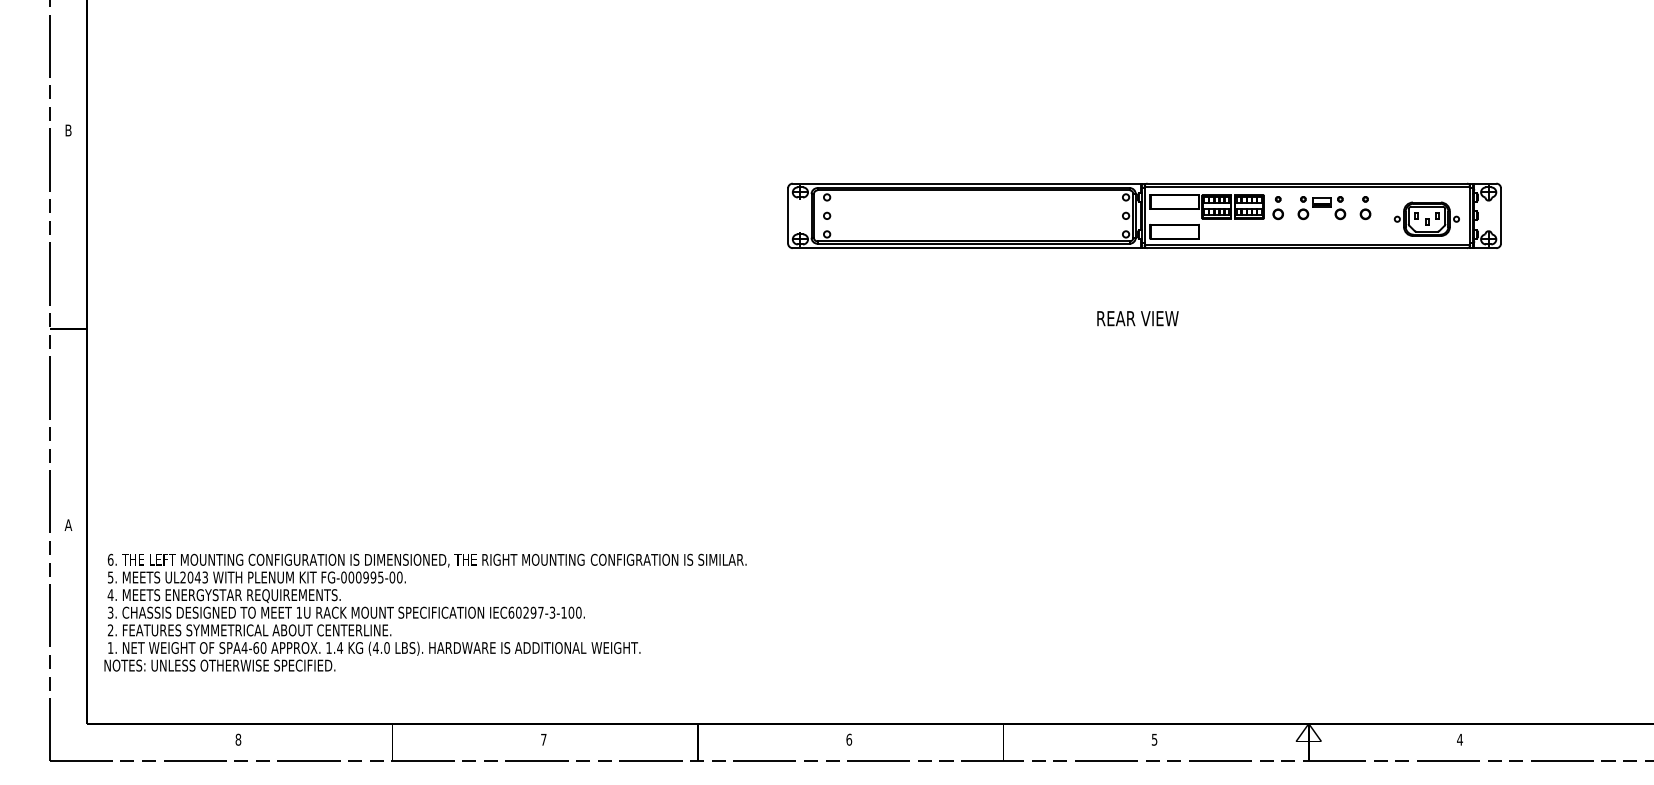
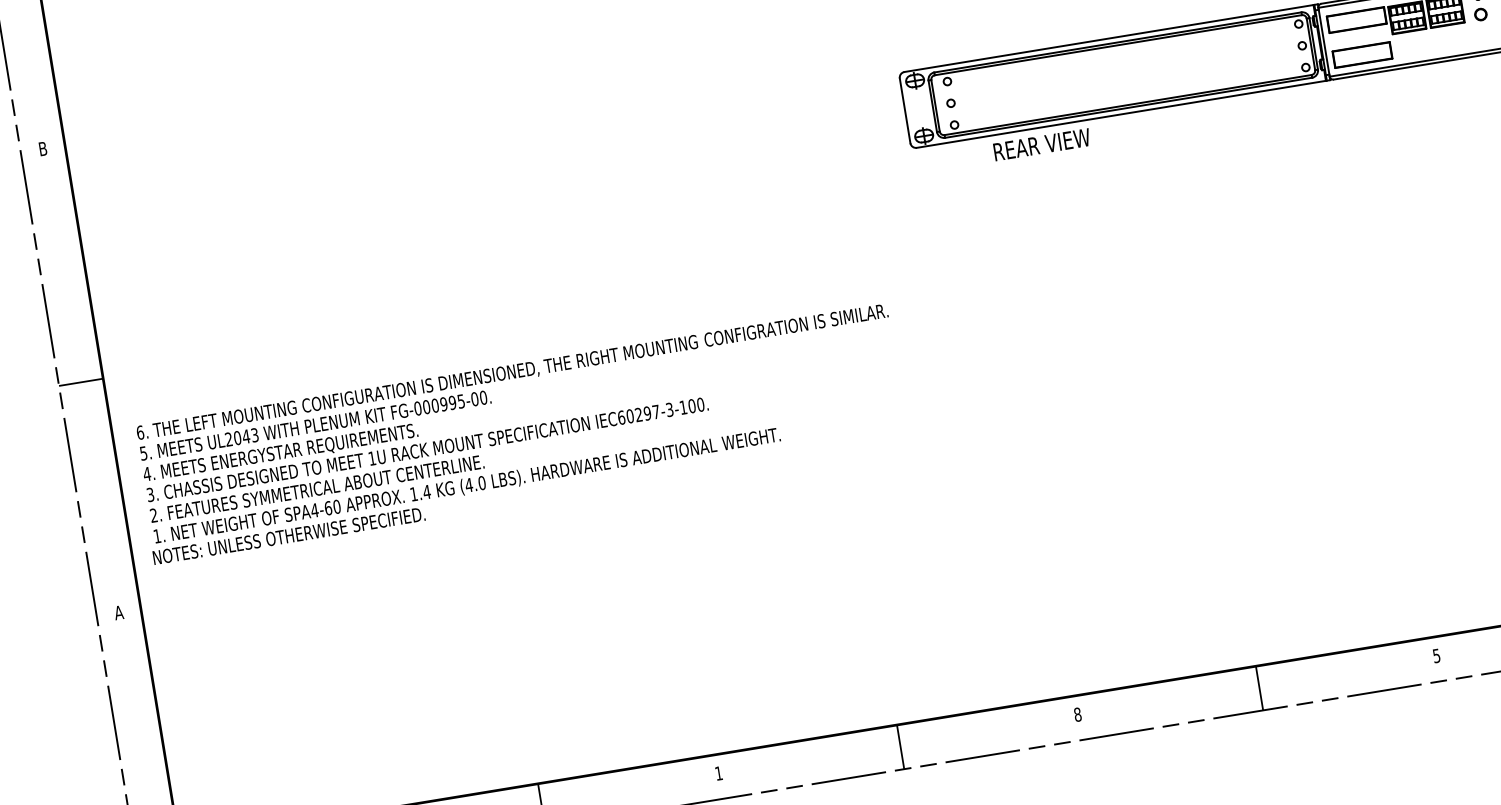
text: (1137, 318) -> (1041, 144), moved
text: (425, 612) -> (520, 433), moved
text: (543, 739) -> (718, 773), 7 -> 1
text: (849, 739) -> (1078, 714), 6 -> 8

